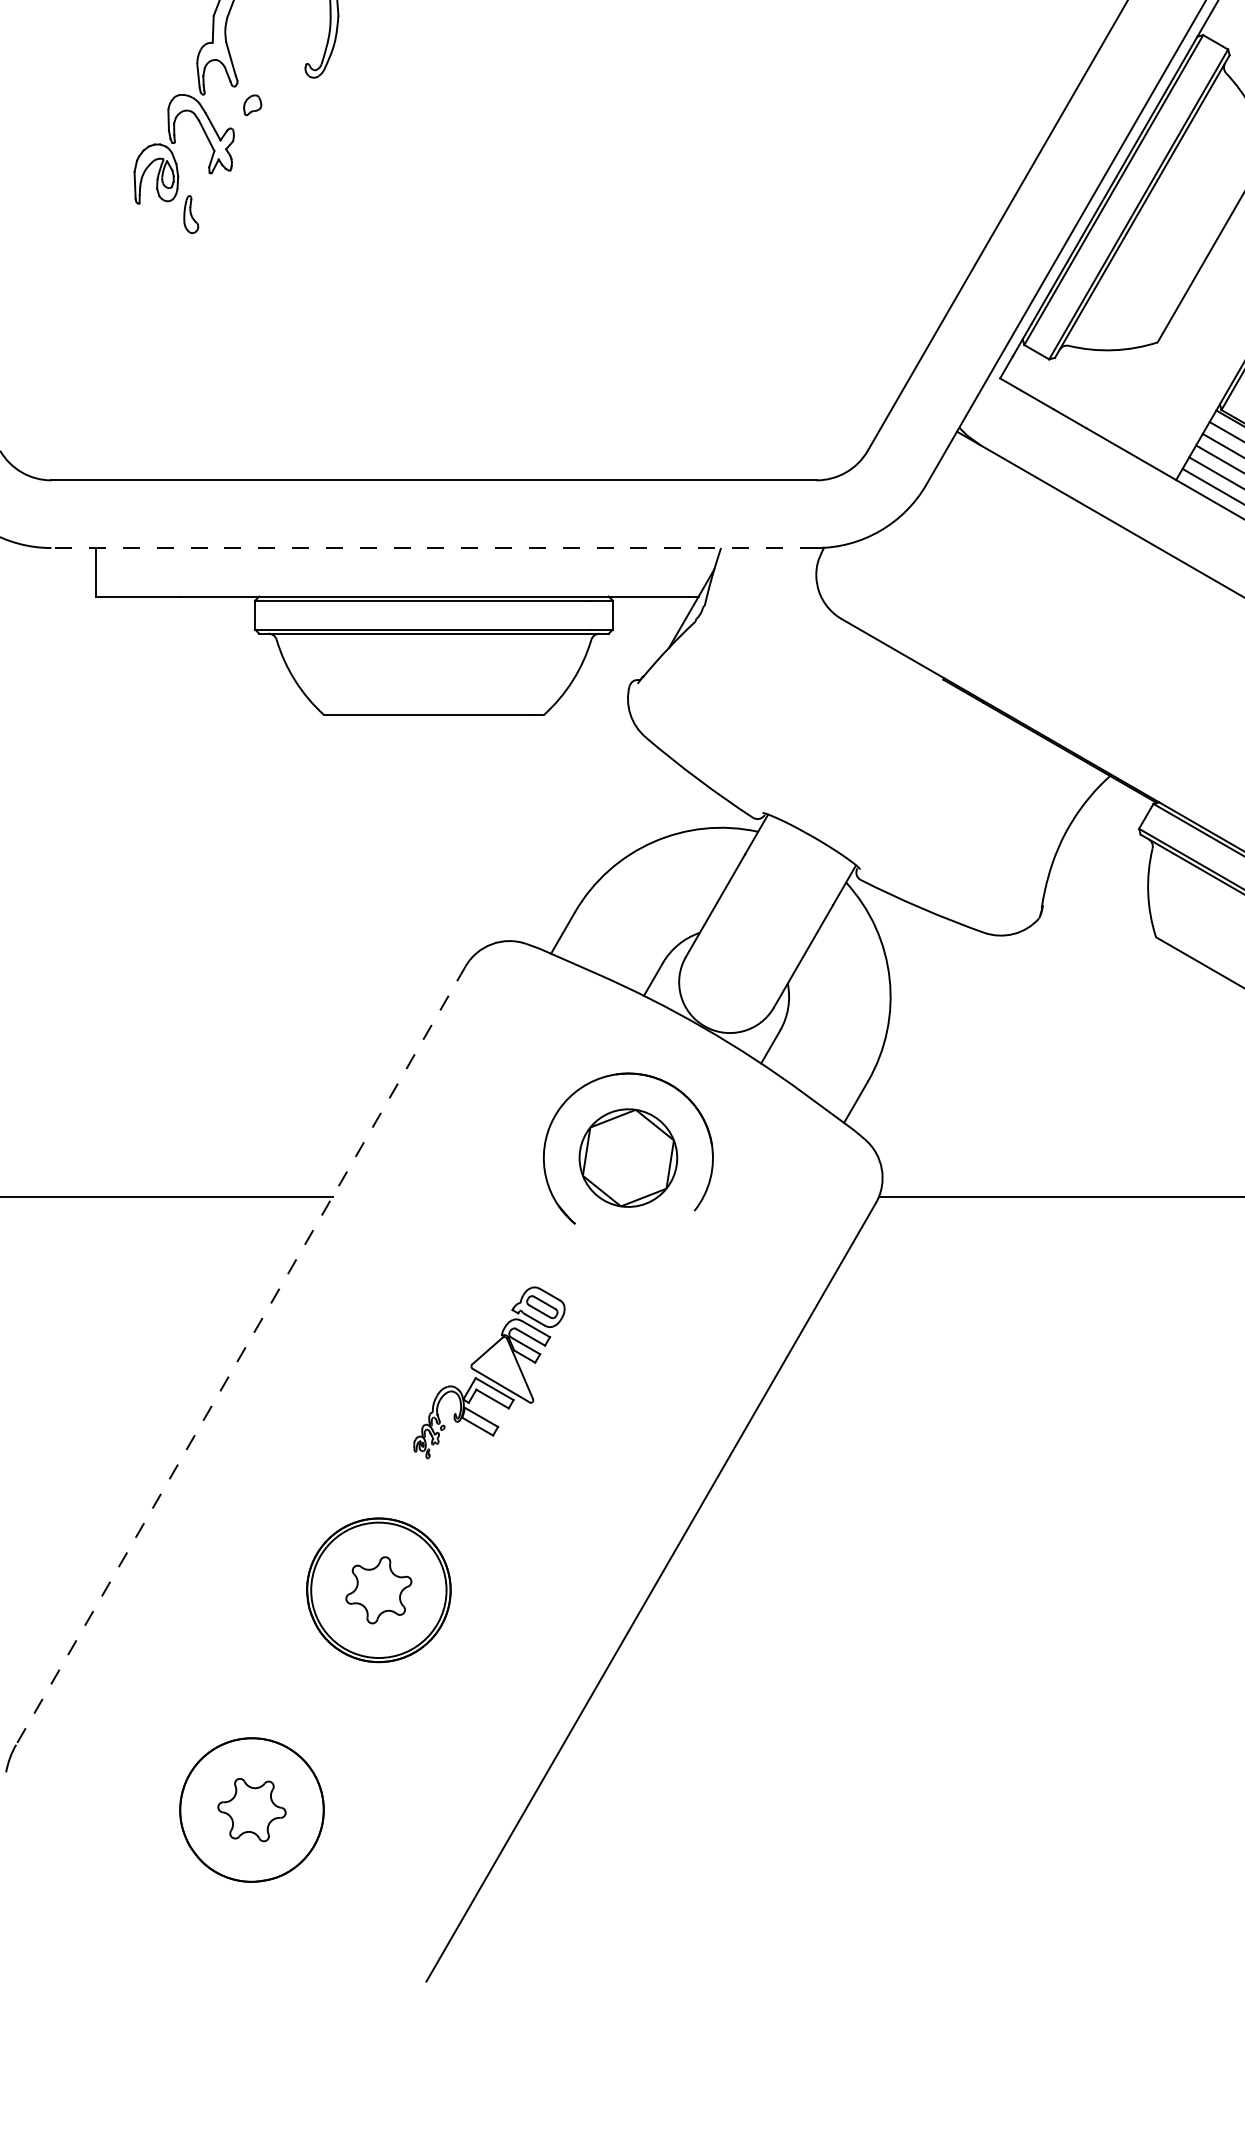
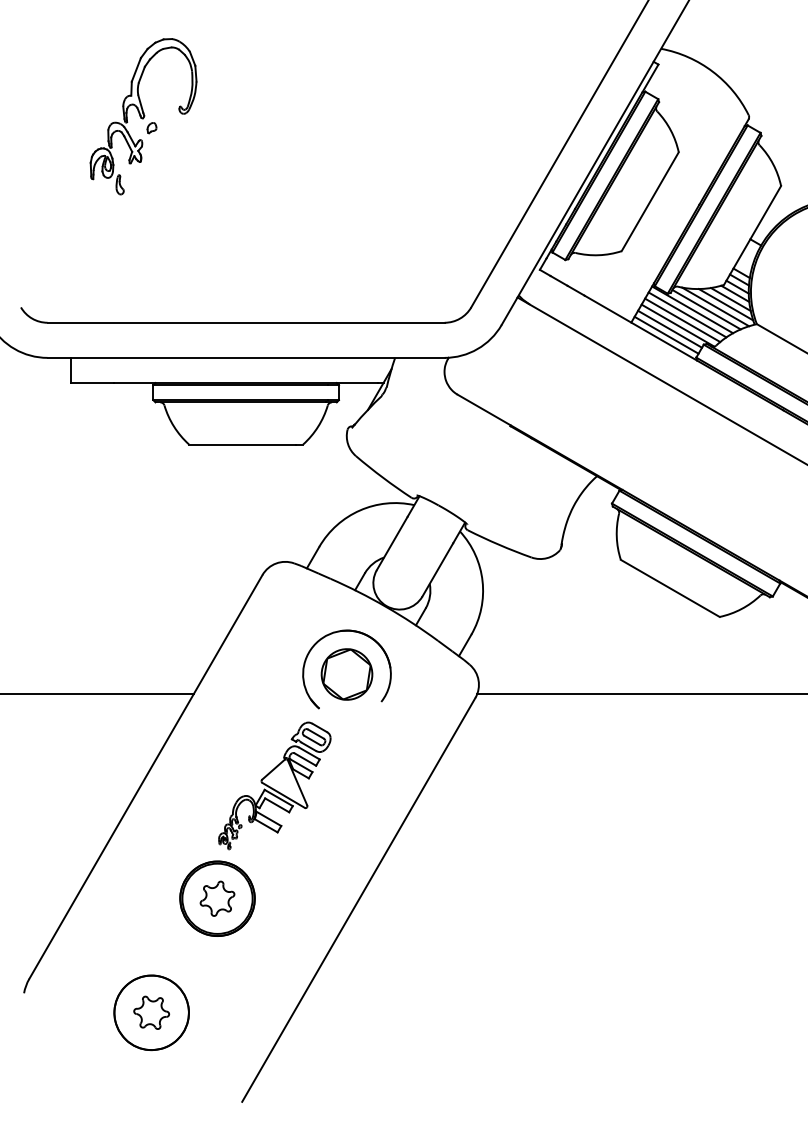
line: (434, 547) -> (246, 357), dashed -> solid
line: (240, 1356) -> (145, 777), dashed -> solid
part: (488, 1371) -> (274, 785), size x1.43

